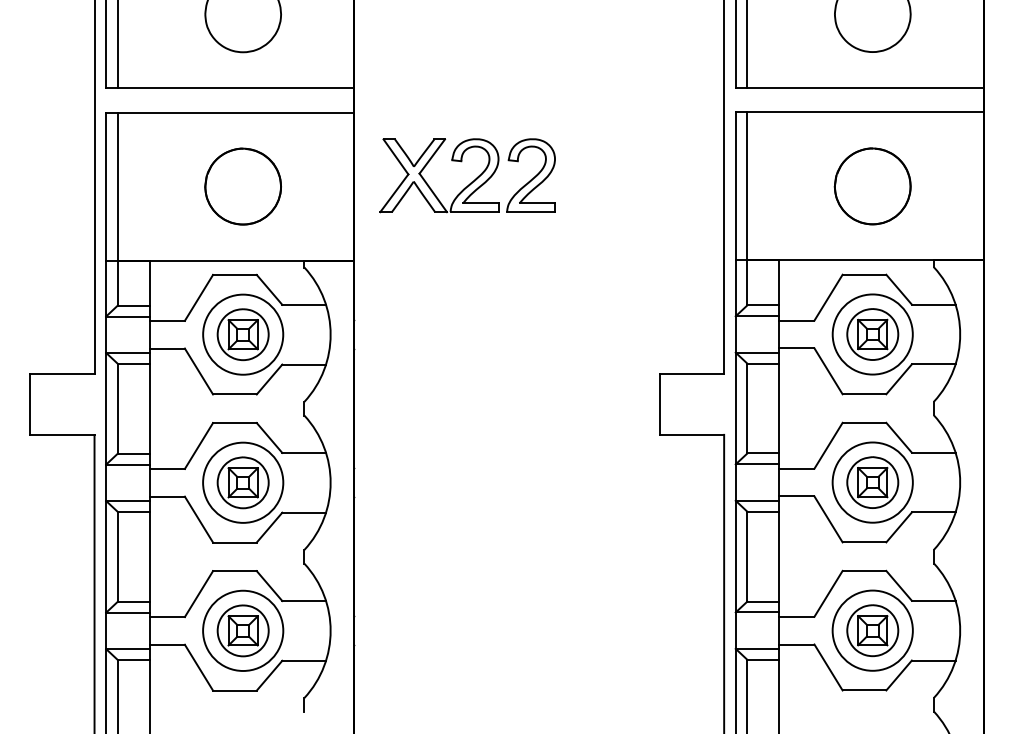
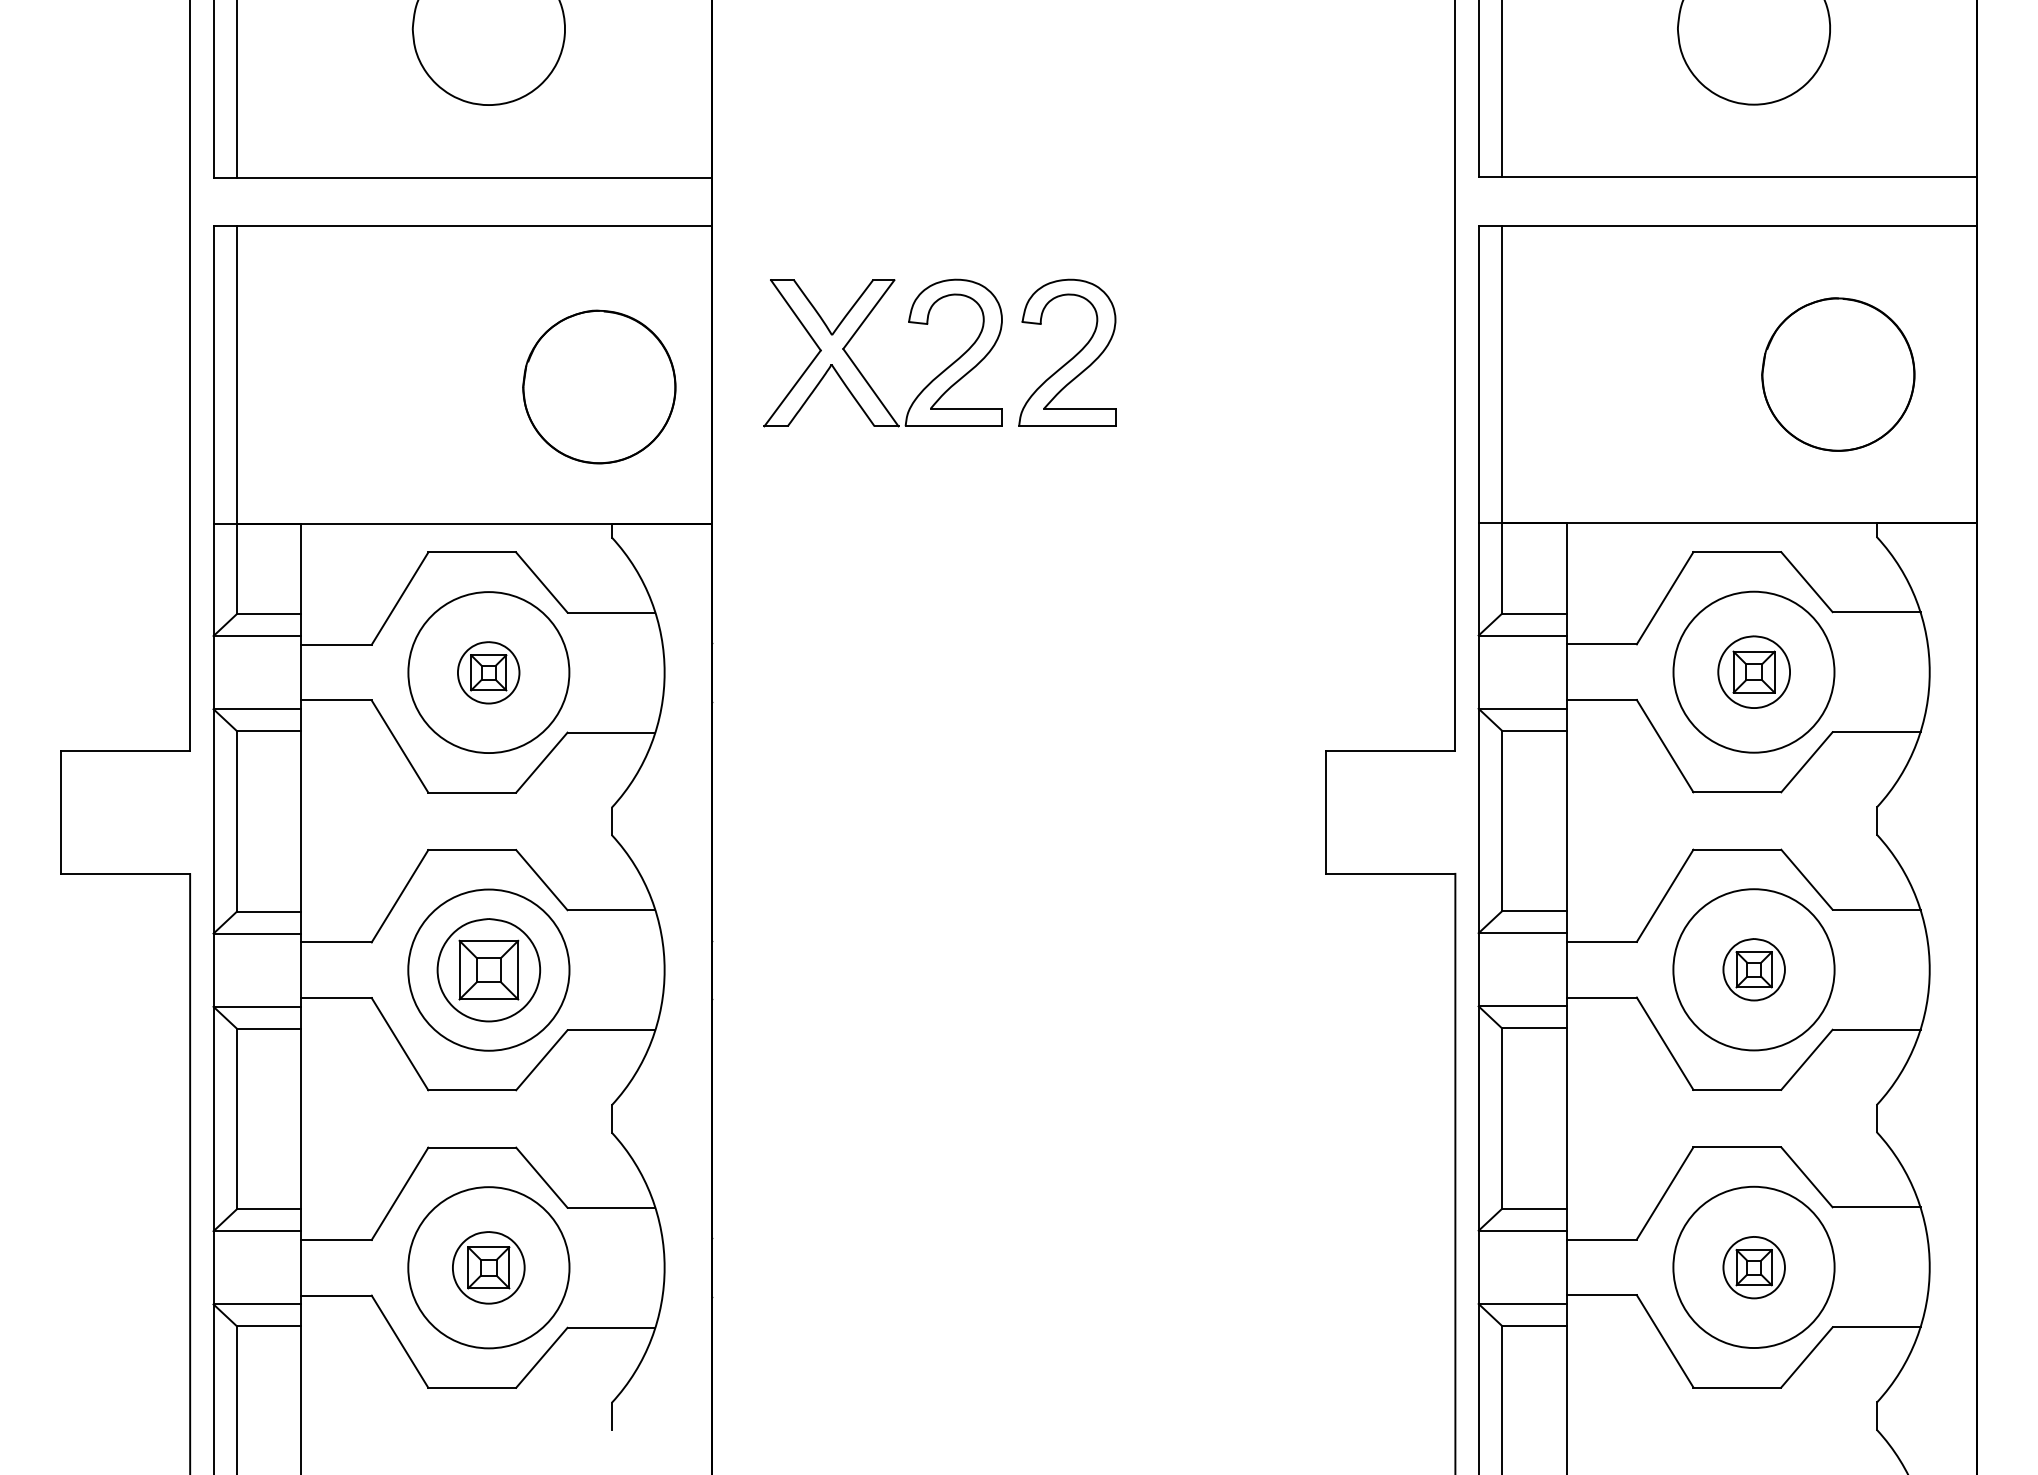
part: (242, 186) -> (598, 386), moved
part: (872, 186) -> (1837, 374), moved
part: (242, 334) -> (487, 672), size x0.6
part: (872, 334) -> (1753, 672), size x0.7
part: (872, 482) -> (1753, 969), size x0.6
part: (242, 630) -> (487, 1267), size x0.7
part: (872, 630) -> (1753, 1267), size x0.6

